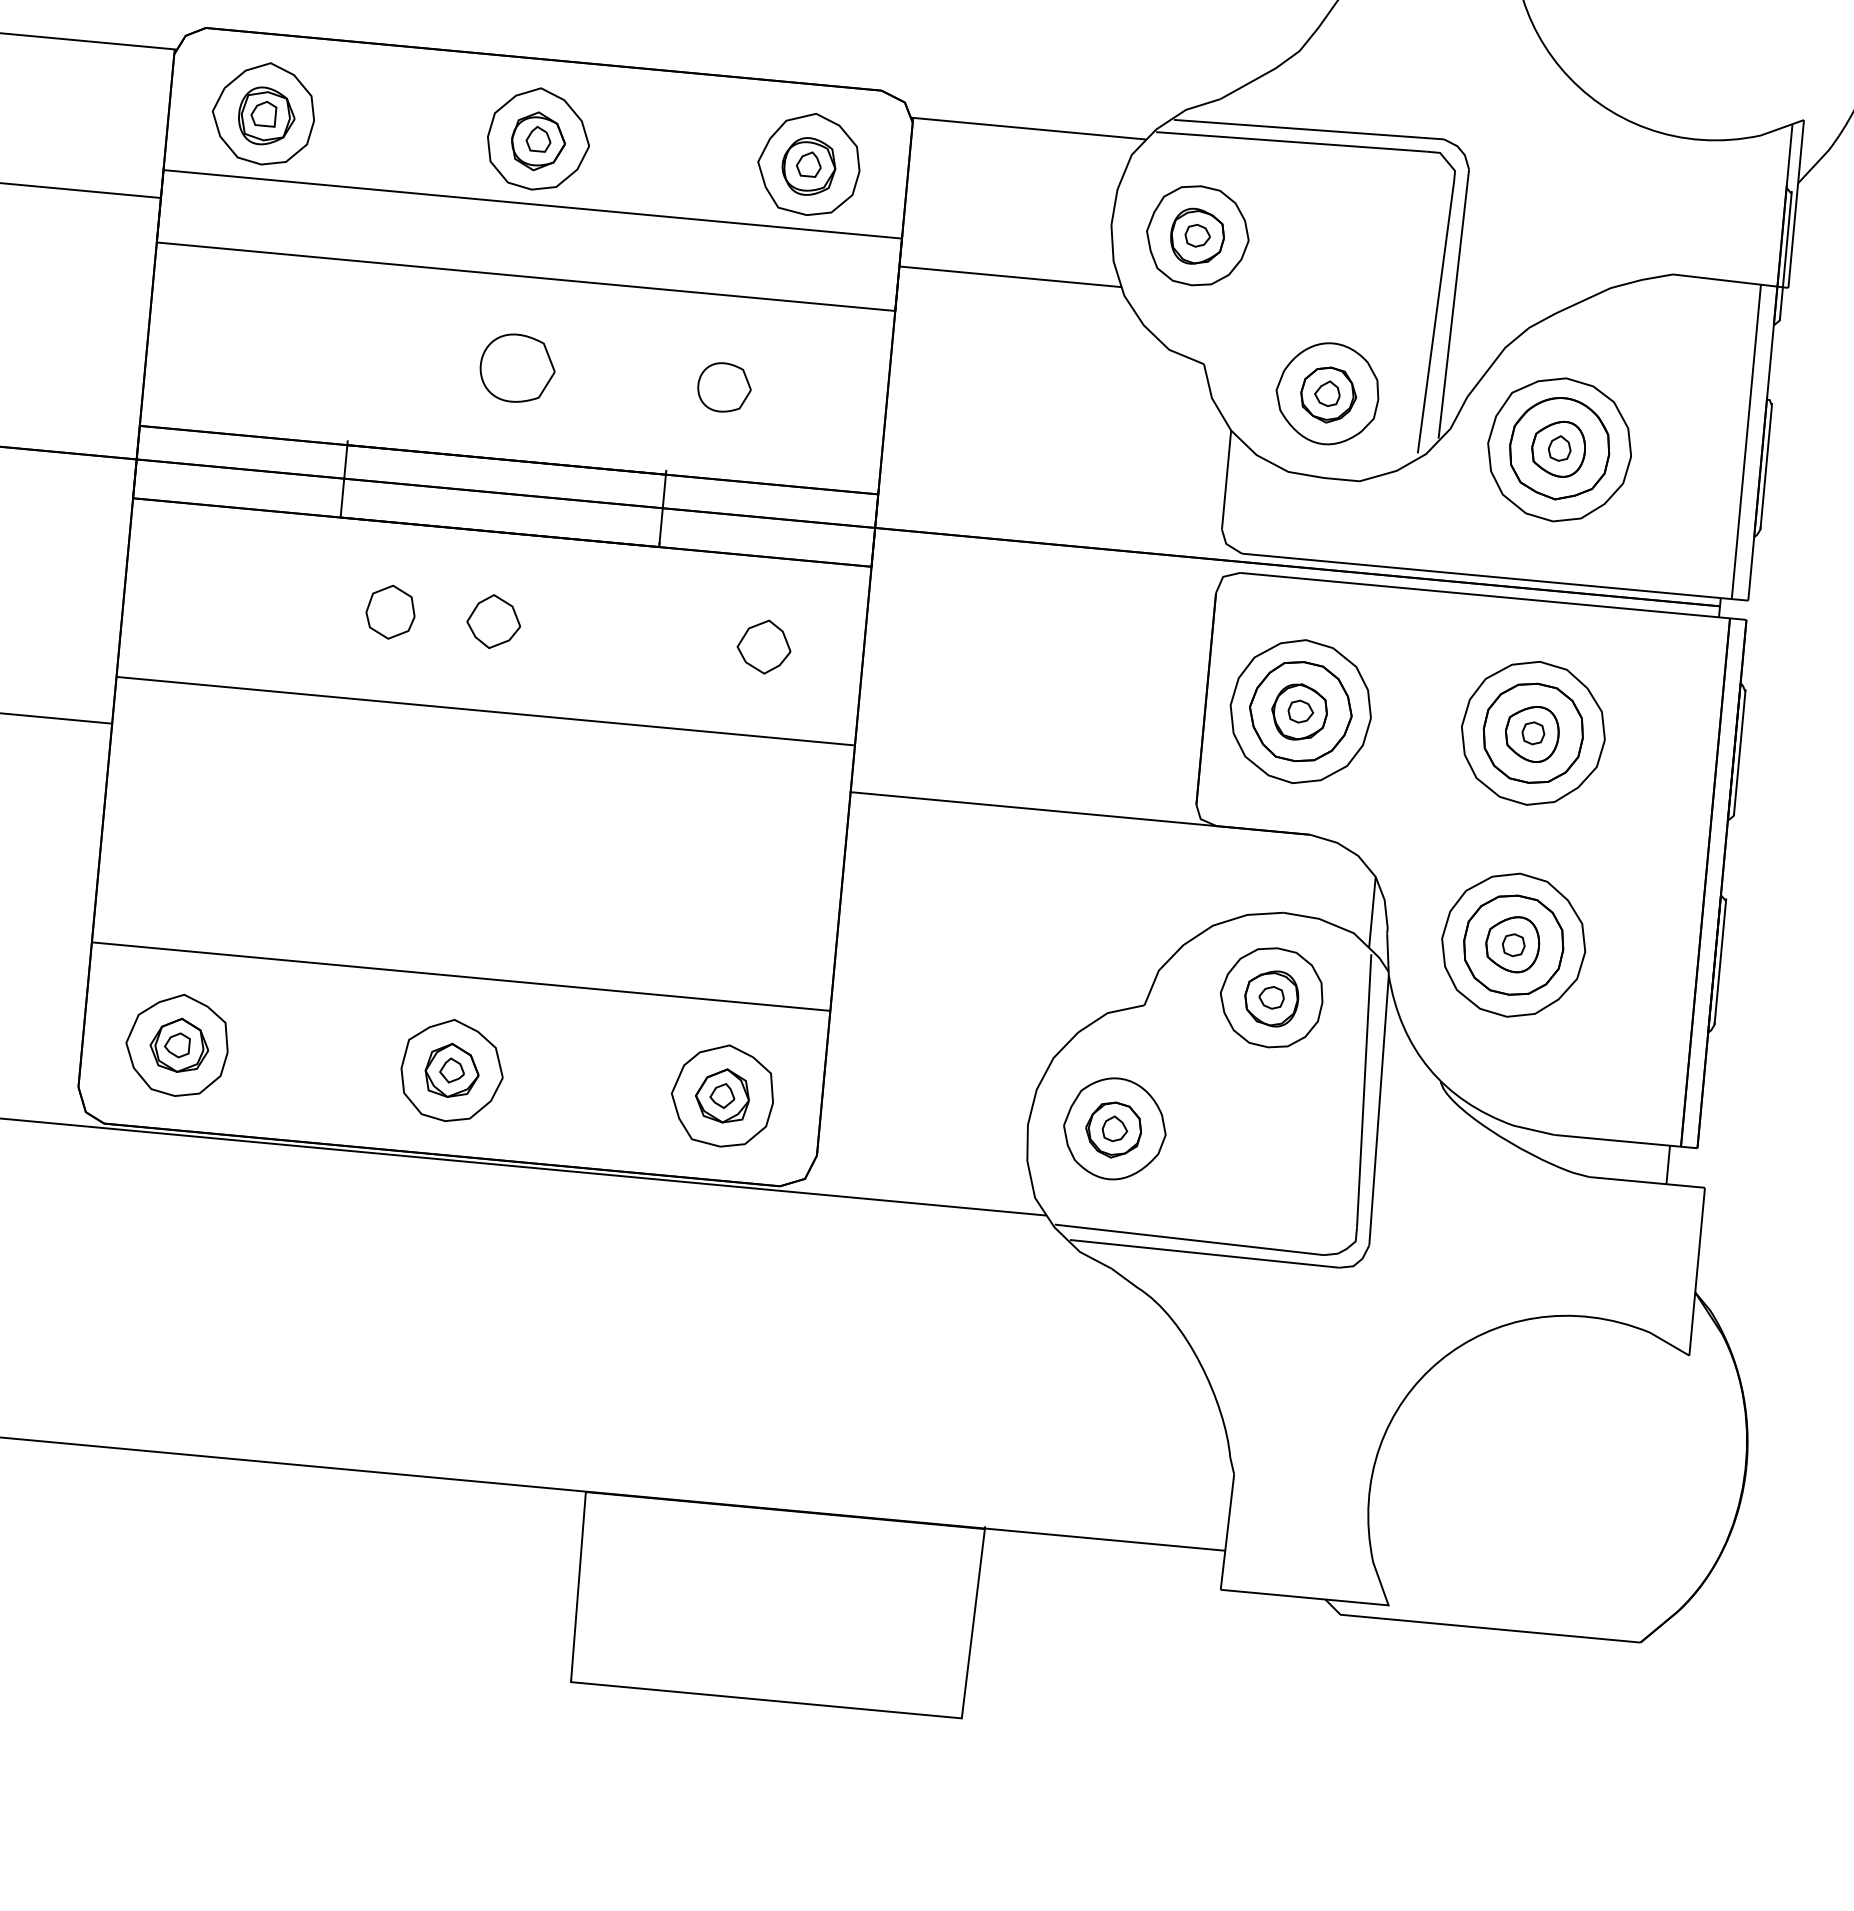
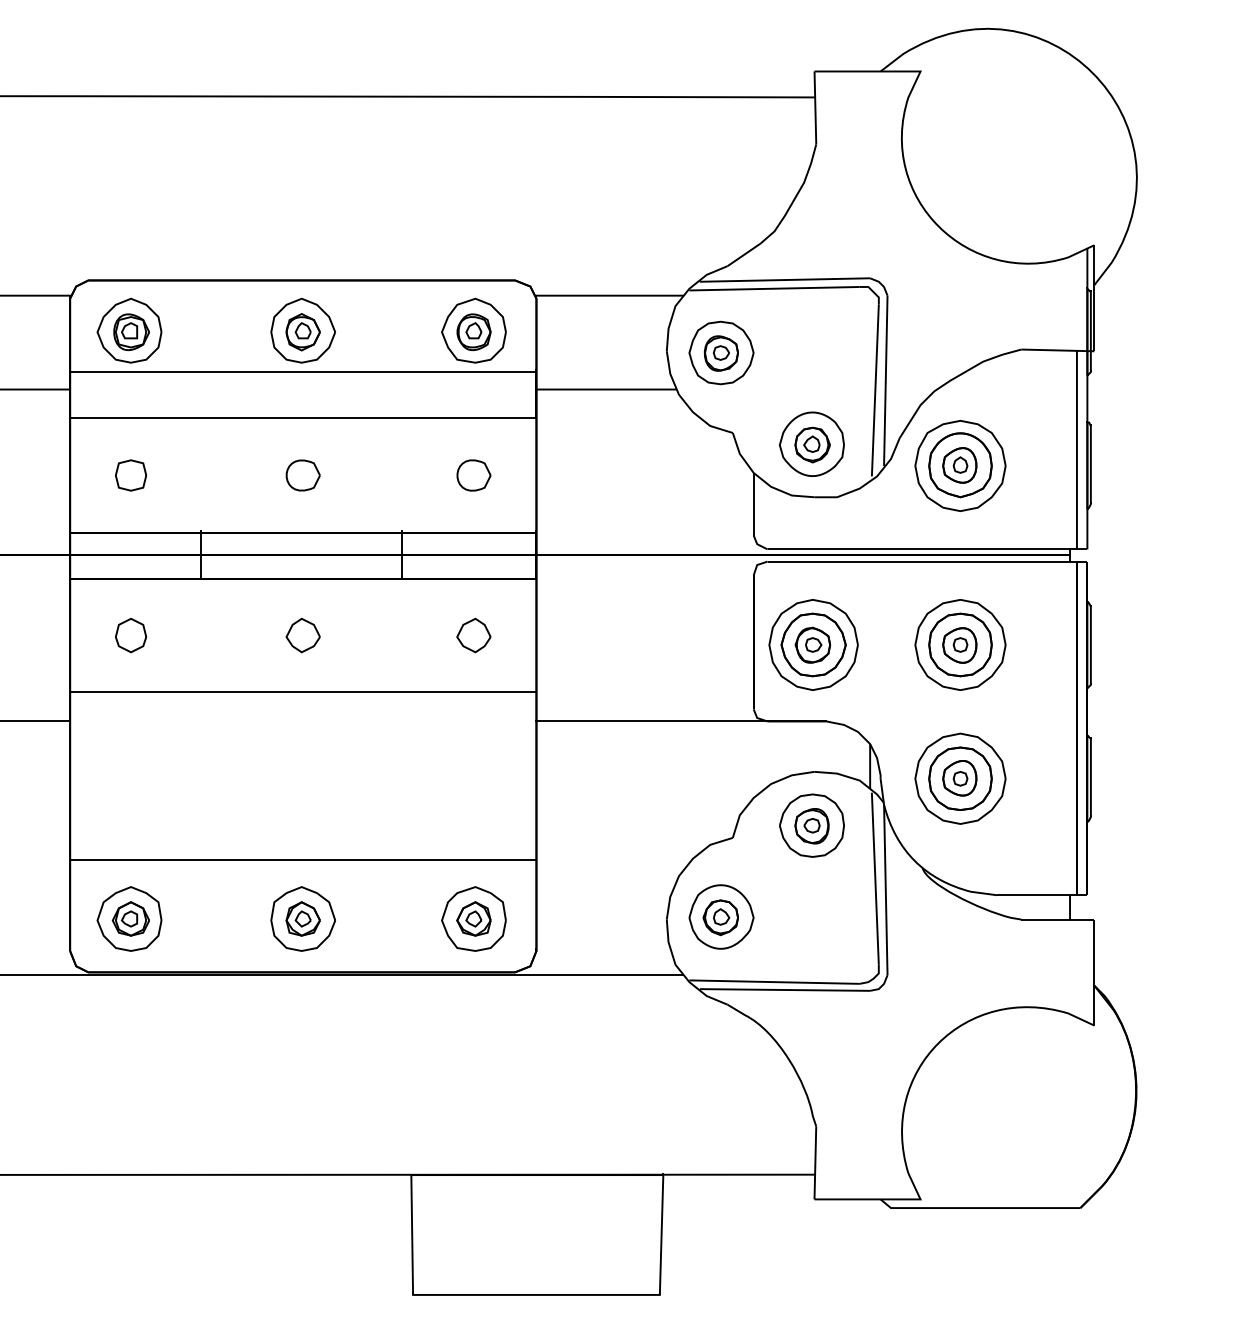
part: (245, 343) -> (131, 475), added
part: (516, 368) -> (302, 475), size x0.71
part: (723, 387) -> (473, 475), moved
part: (391, 612) -> (131, 635), moved

